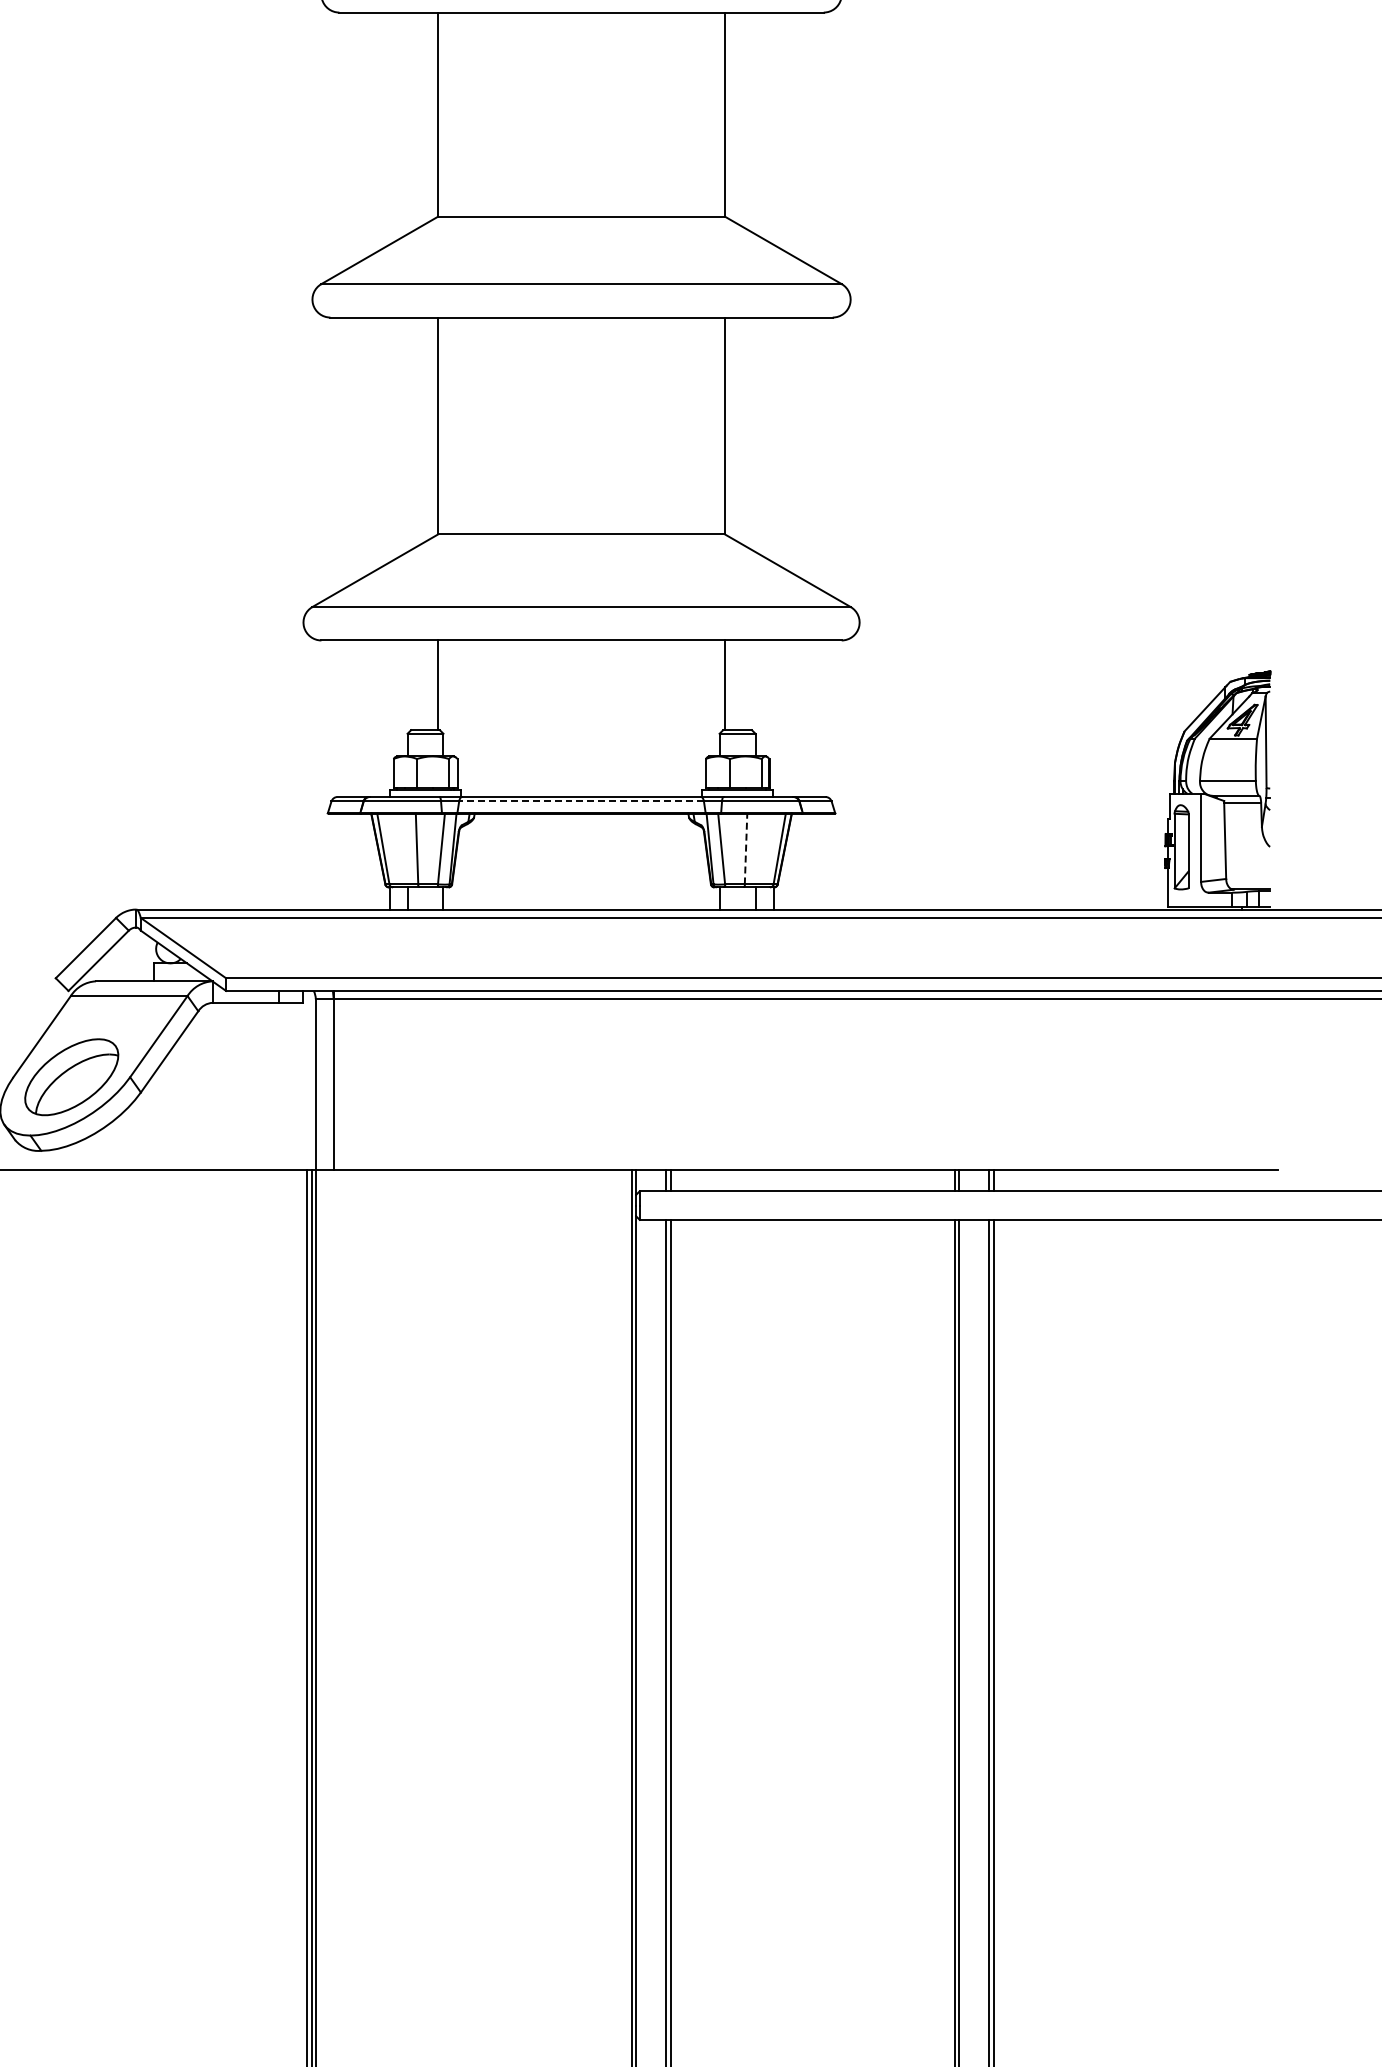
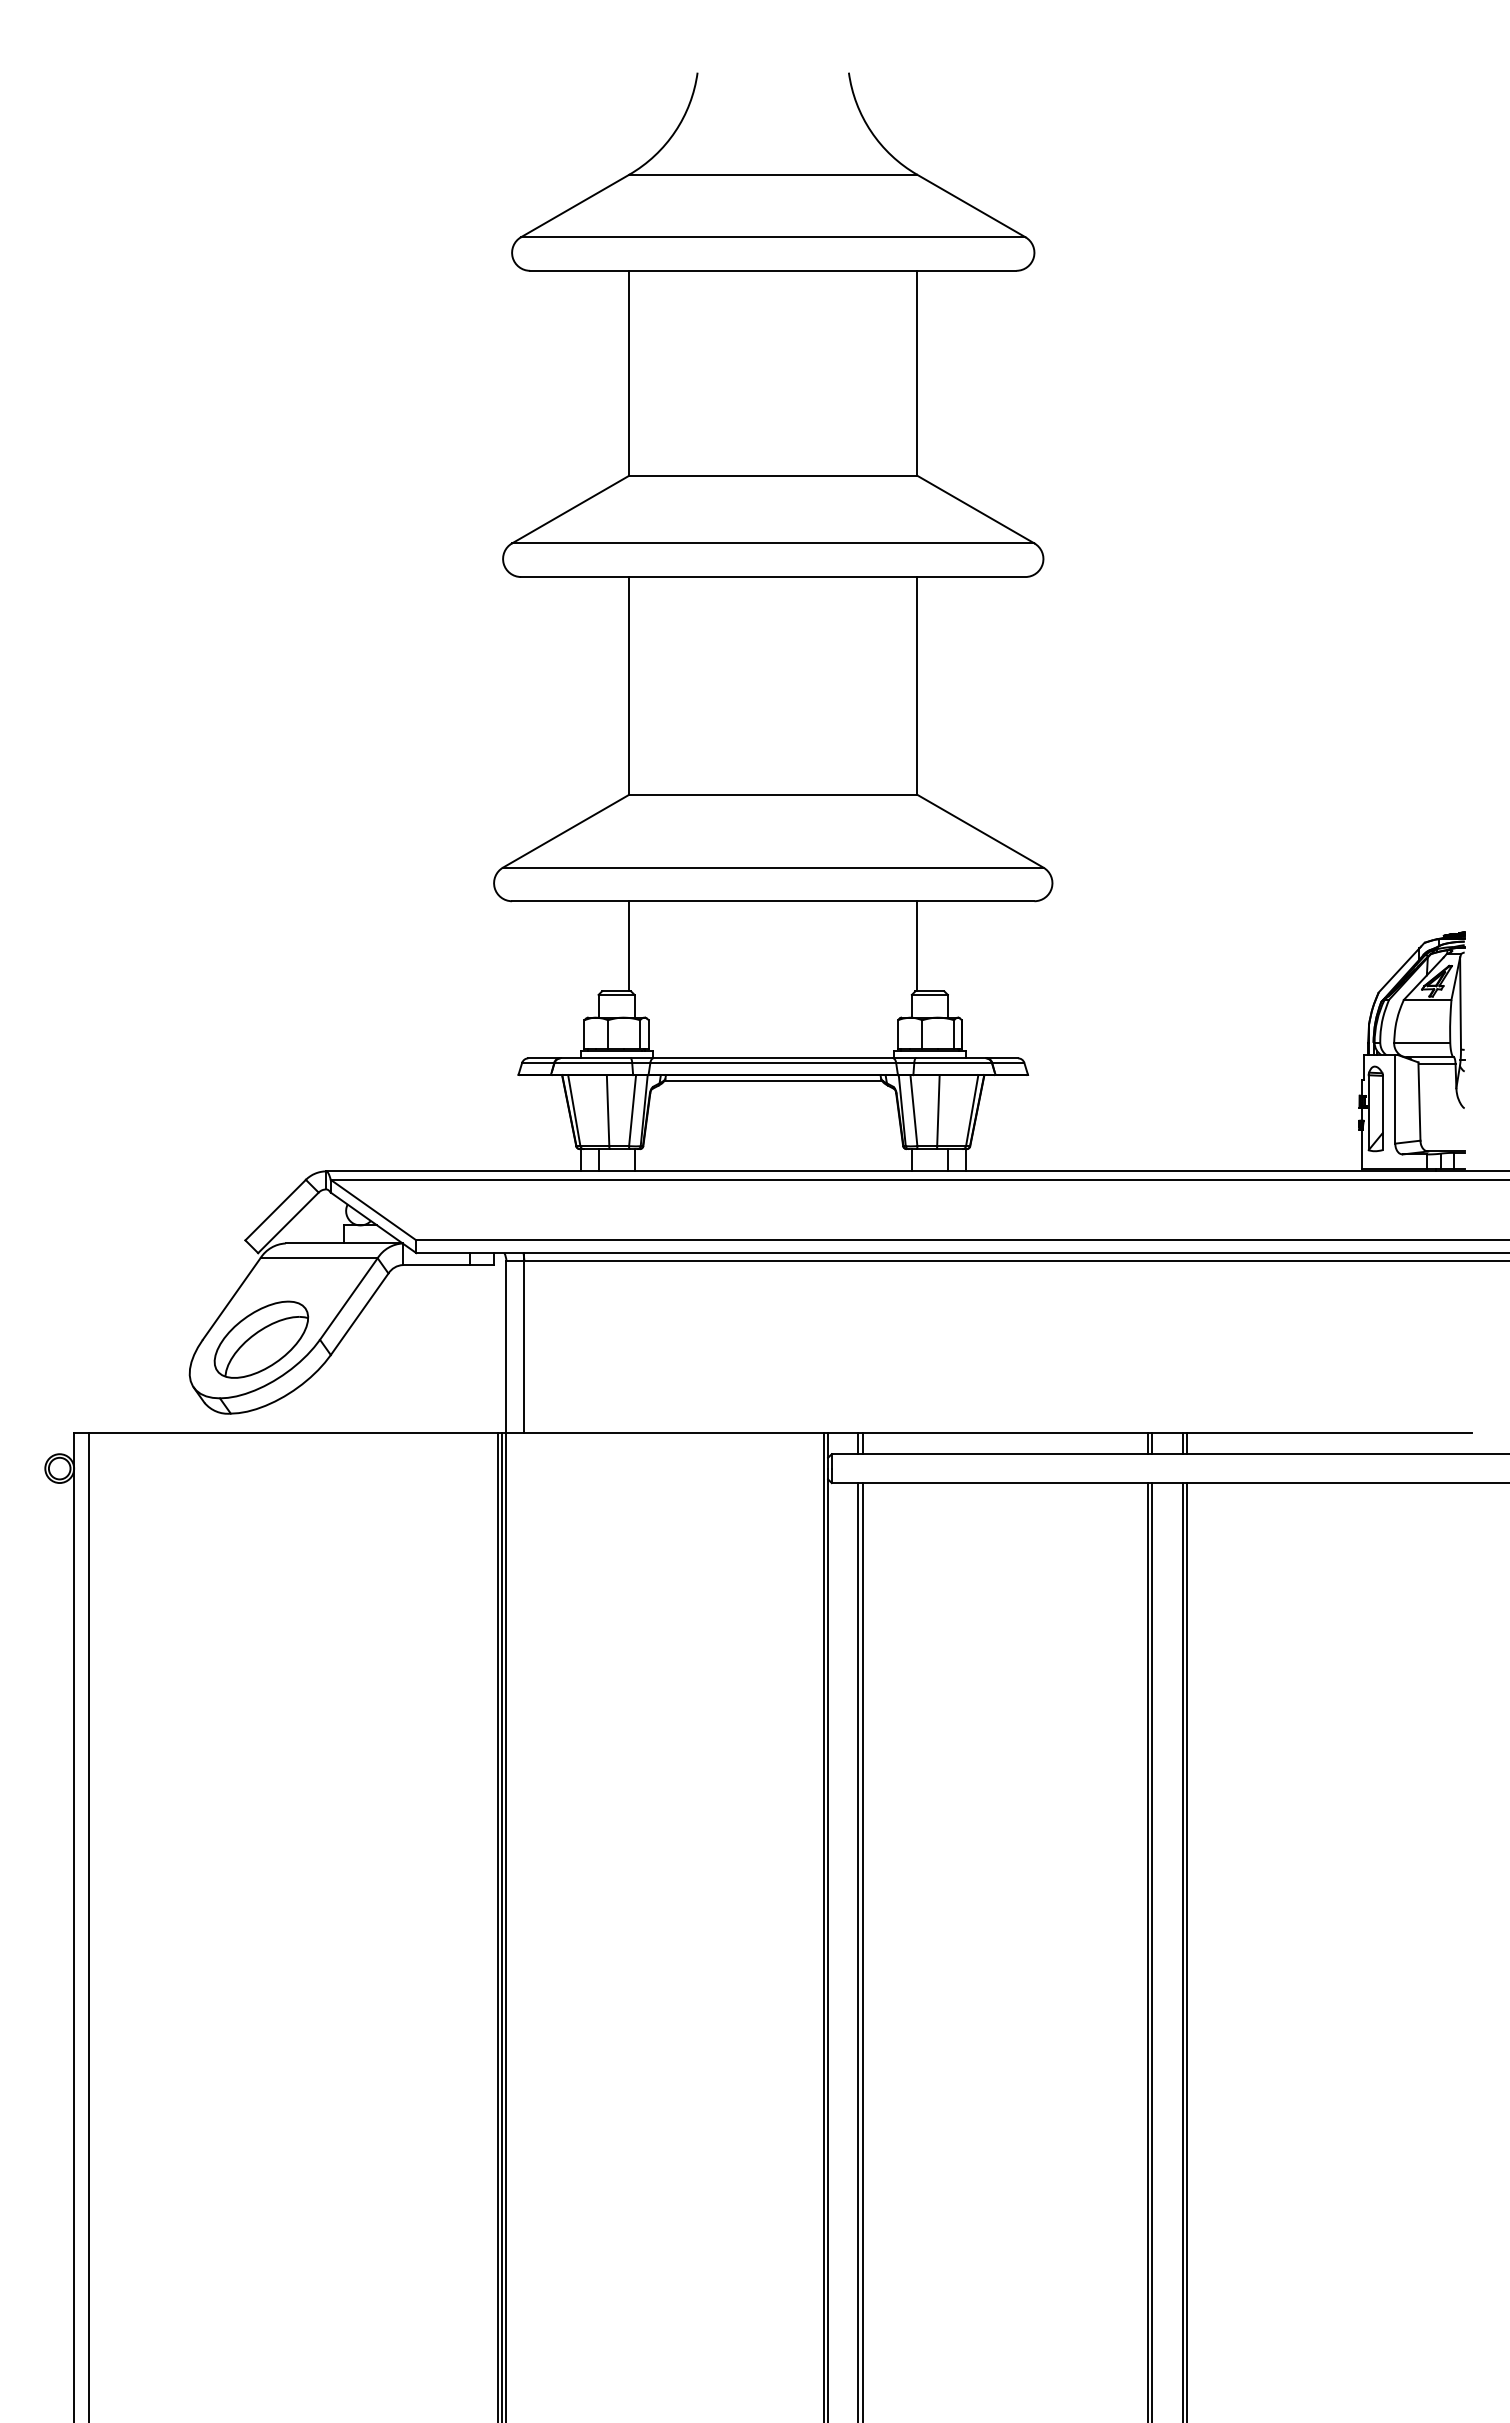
line: (581, 801) -> (773, 1062), dashed -> solid
line: (580, 820) -> (772, 1081), added
line: (746, 848) -> (938, 1110), dashed -> solid

